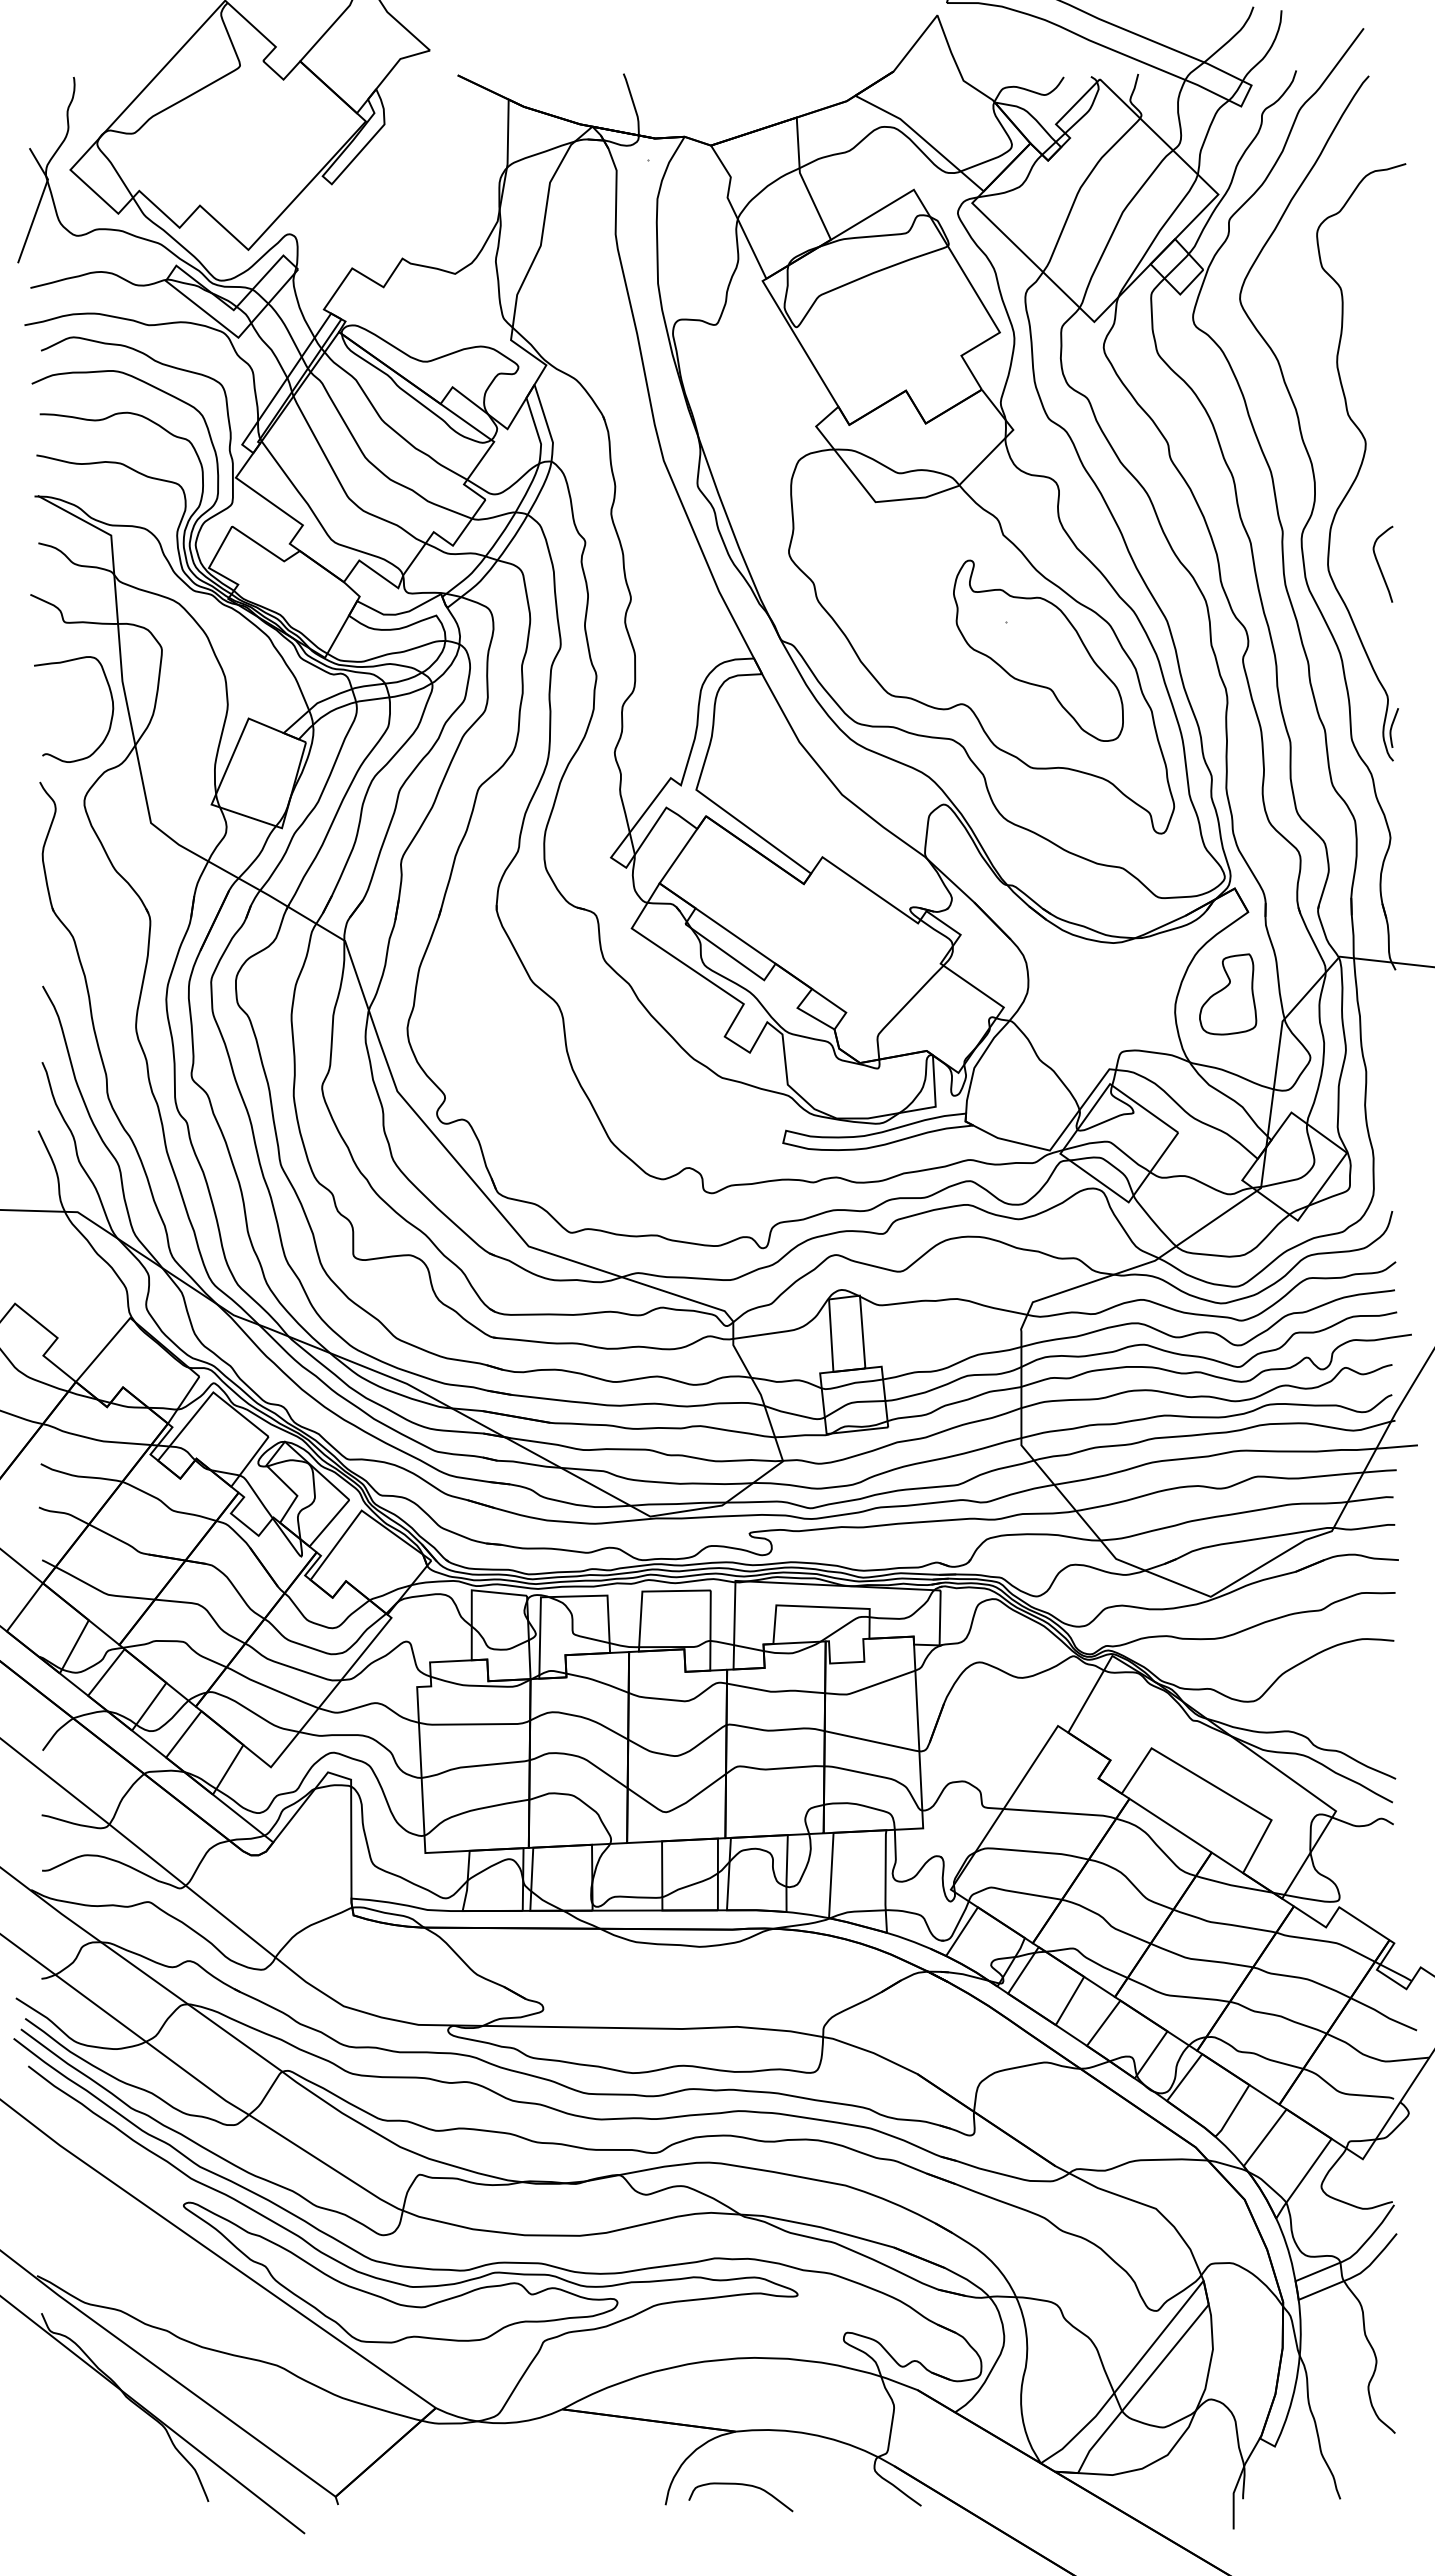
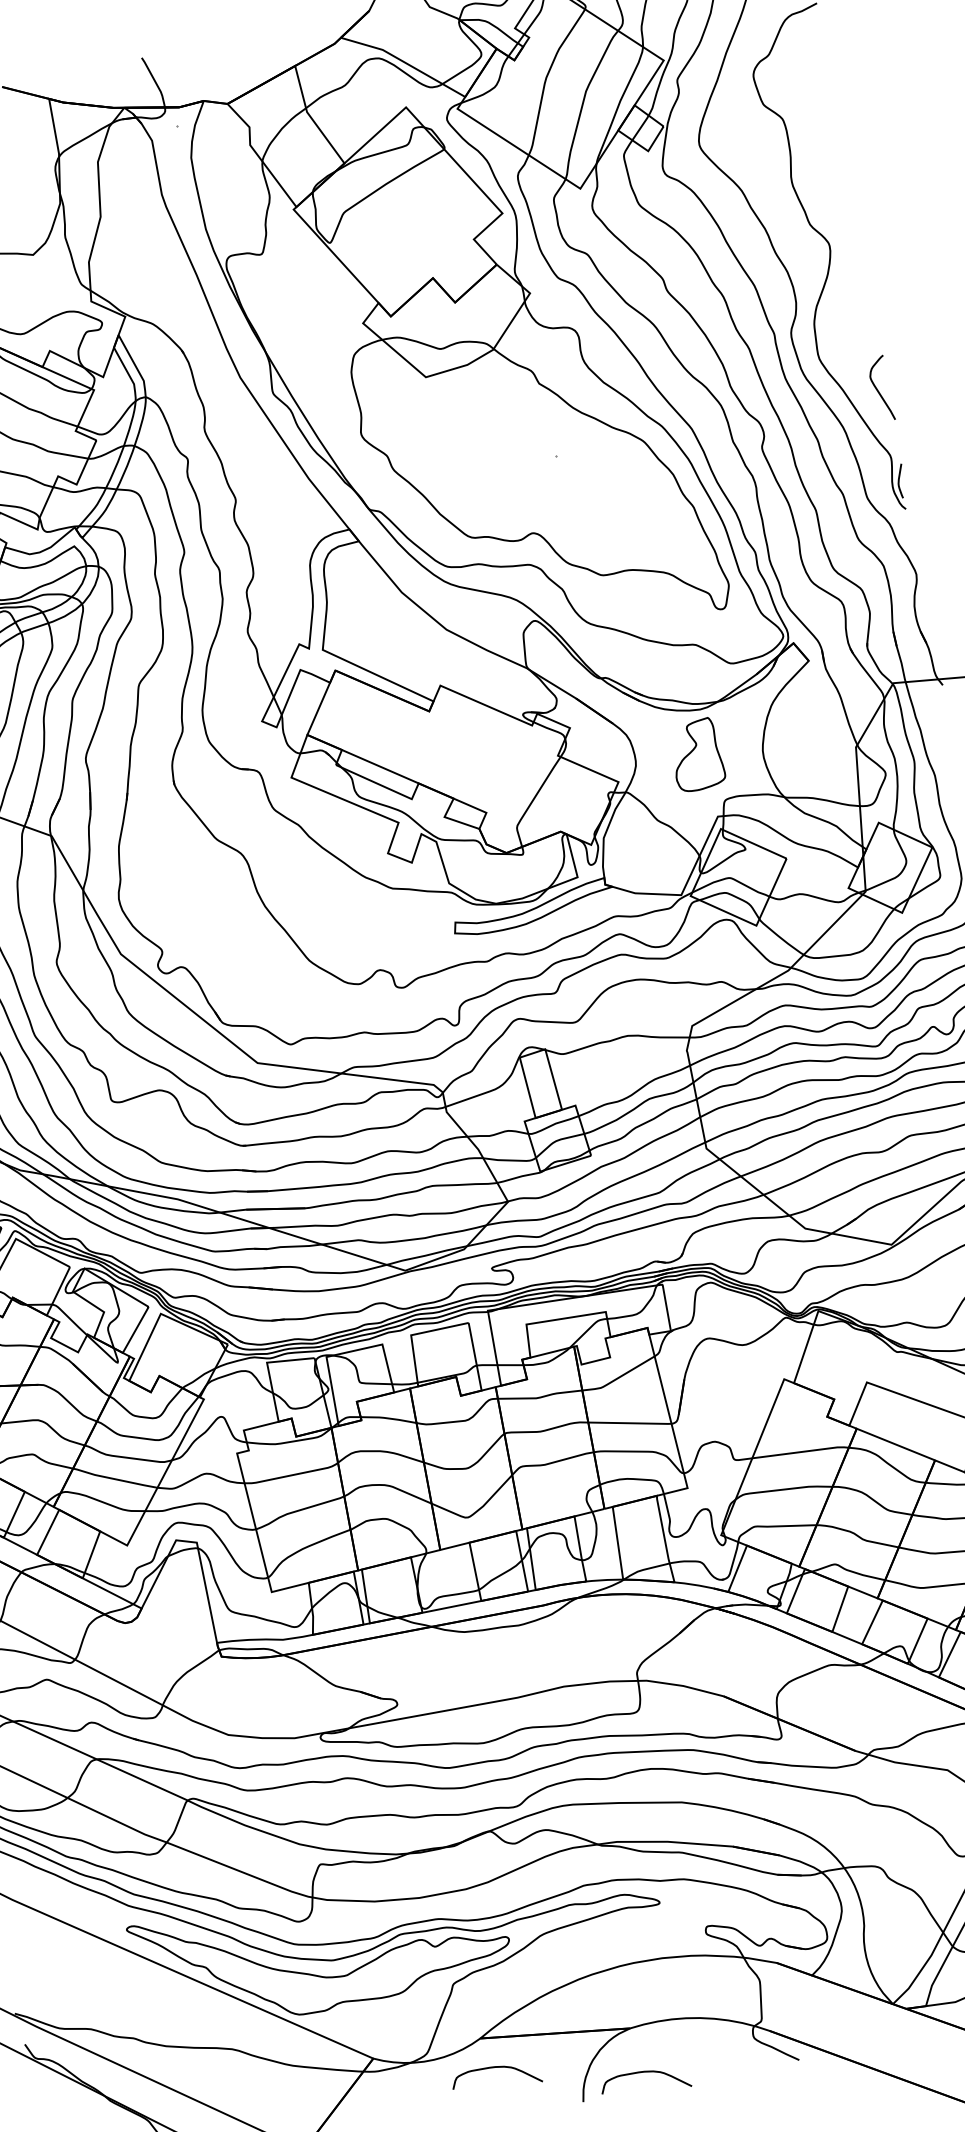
curve: (1379, 564) -> (878, 389), moved
part: (1038, 650) -> (588, 475), removed
part: (1228, 994) -> (697, 755), moved
curve: (571, 2446) -> (494, 2068), added

